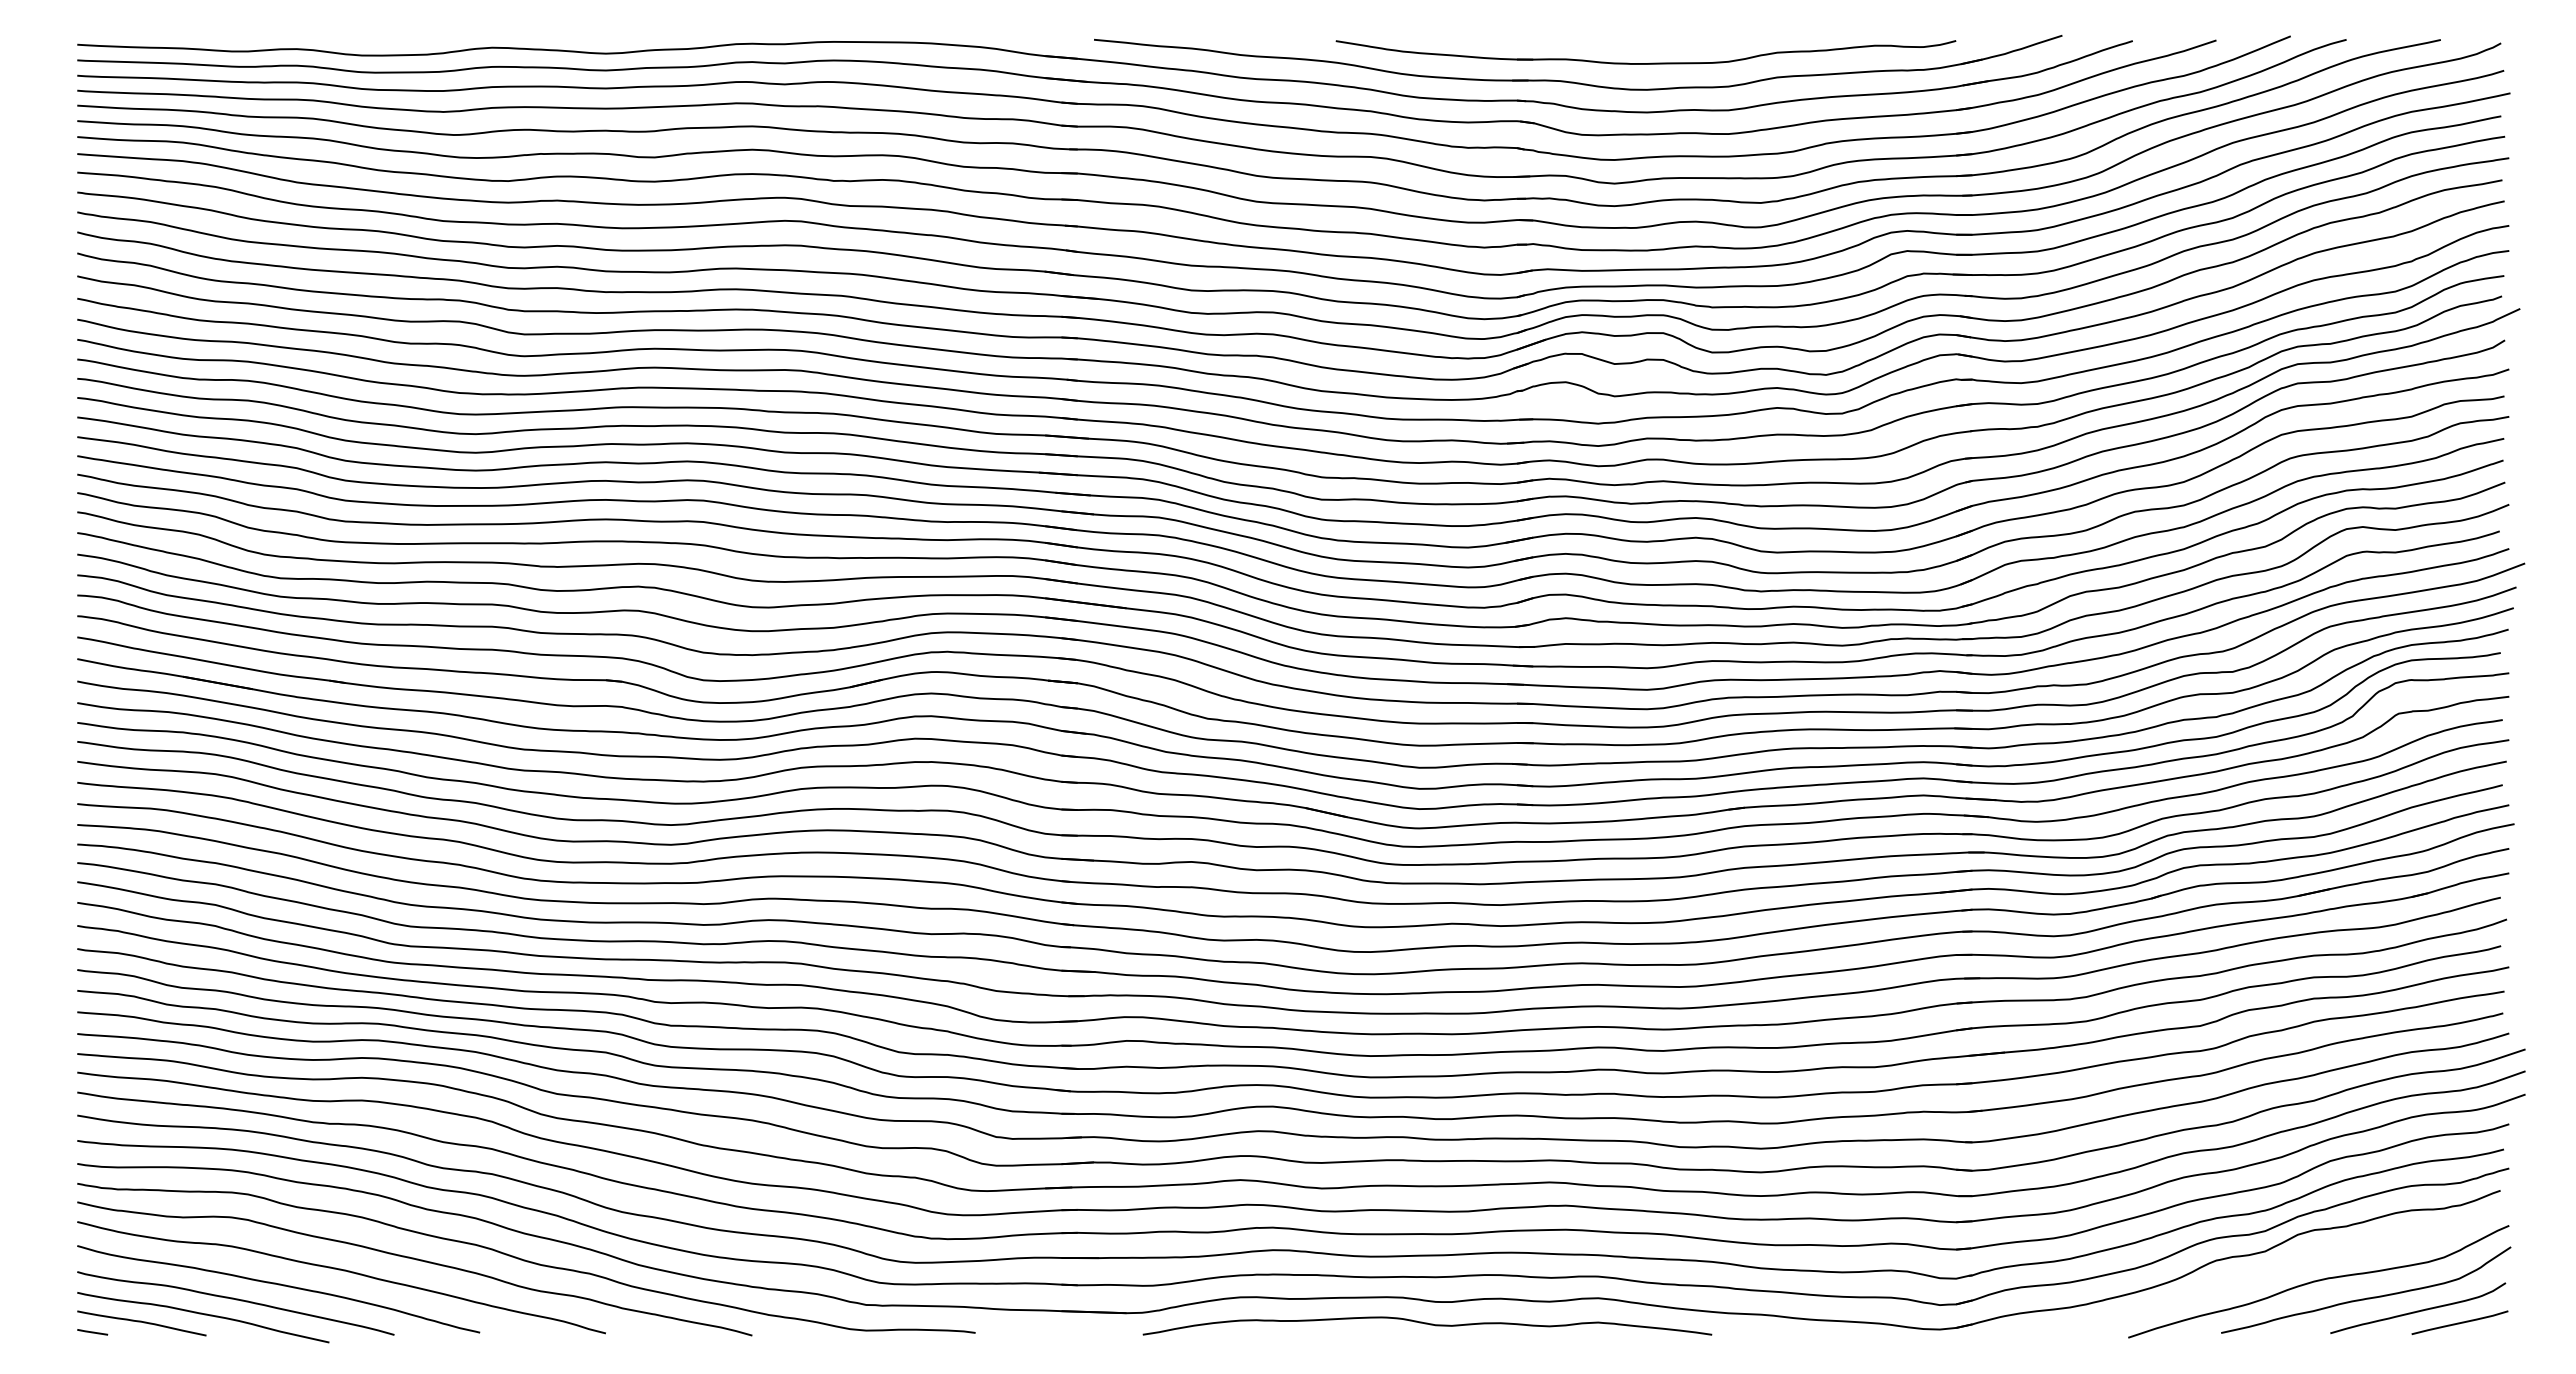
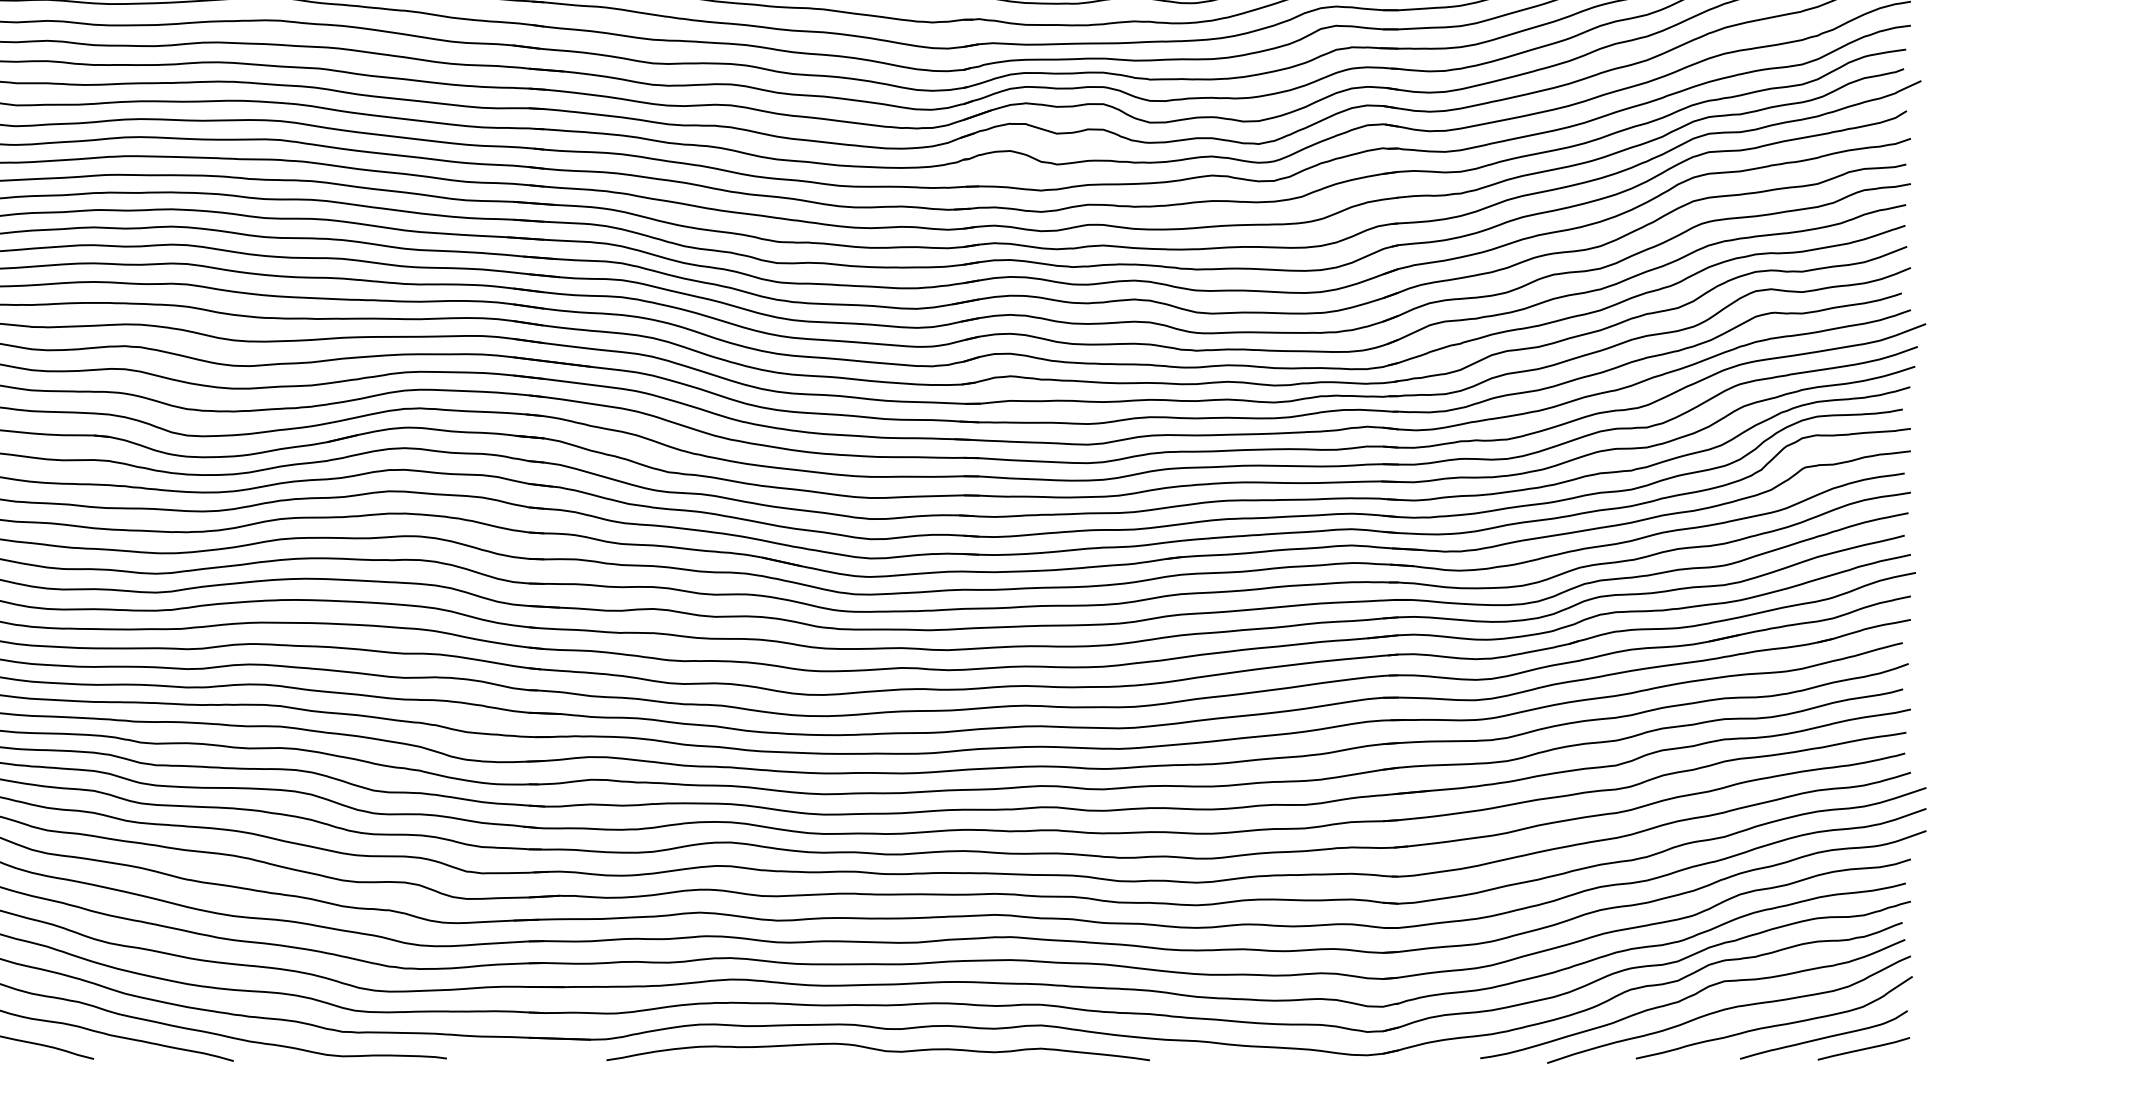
curve: (2279, 1268) -> (1691, 997), added

